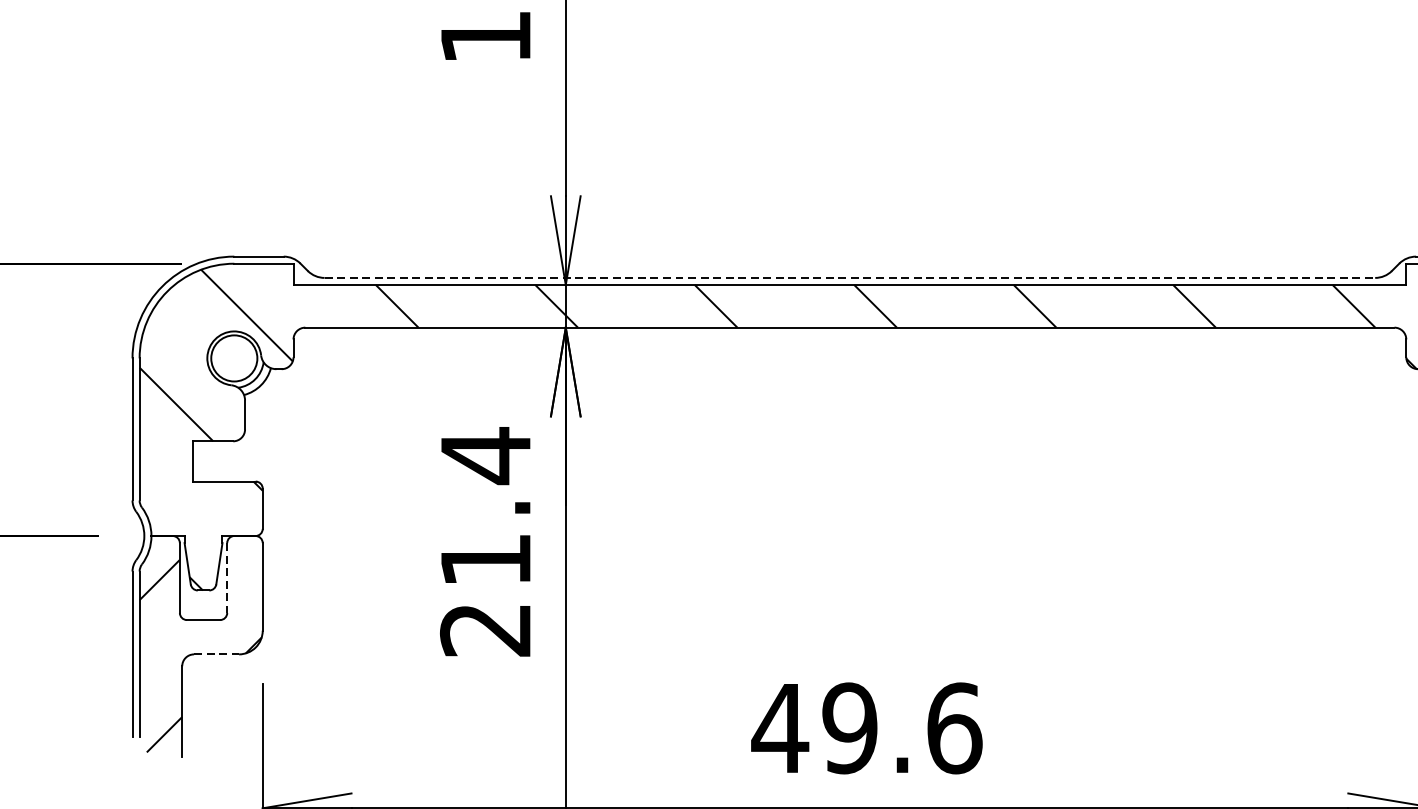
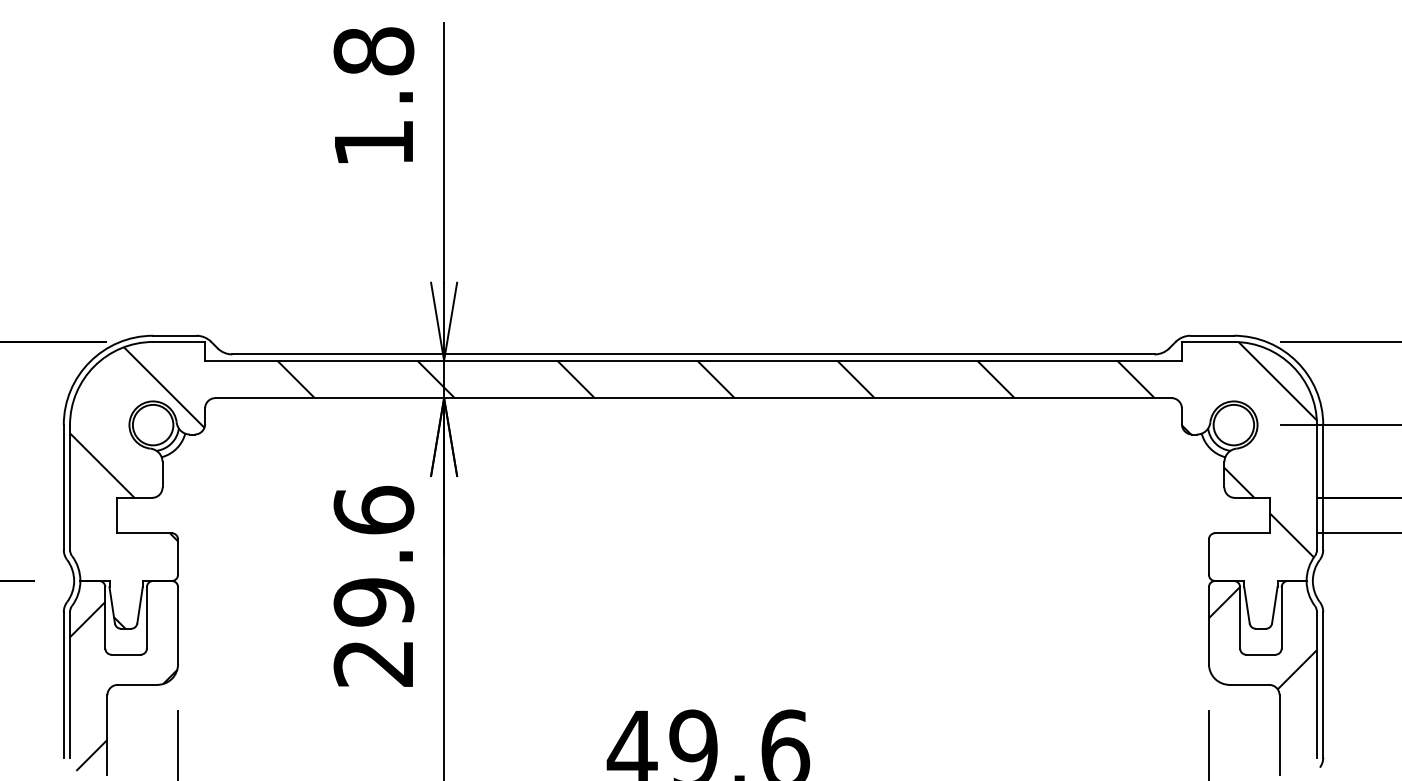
line: (851, 277) -> (694, 354), dashed -> solid
text: (485, 506) -> (373, 555), 21.4 -> 29.6
line: (226, 577) -> (146, 617), dashed -> solid
line: (216, 653) -> (137, 684), dashed -> solid

